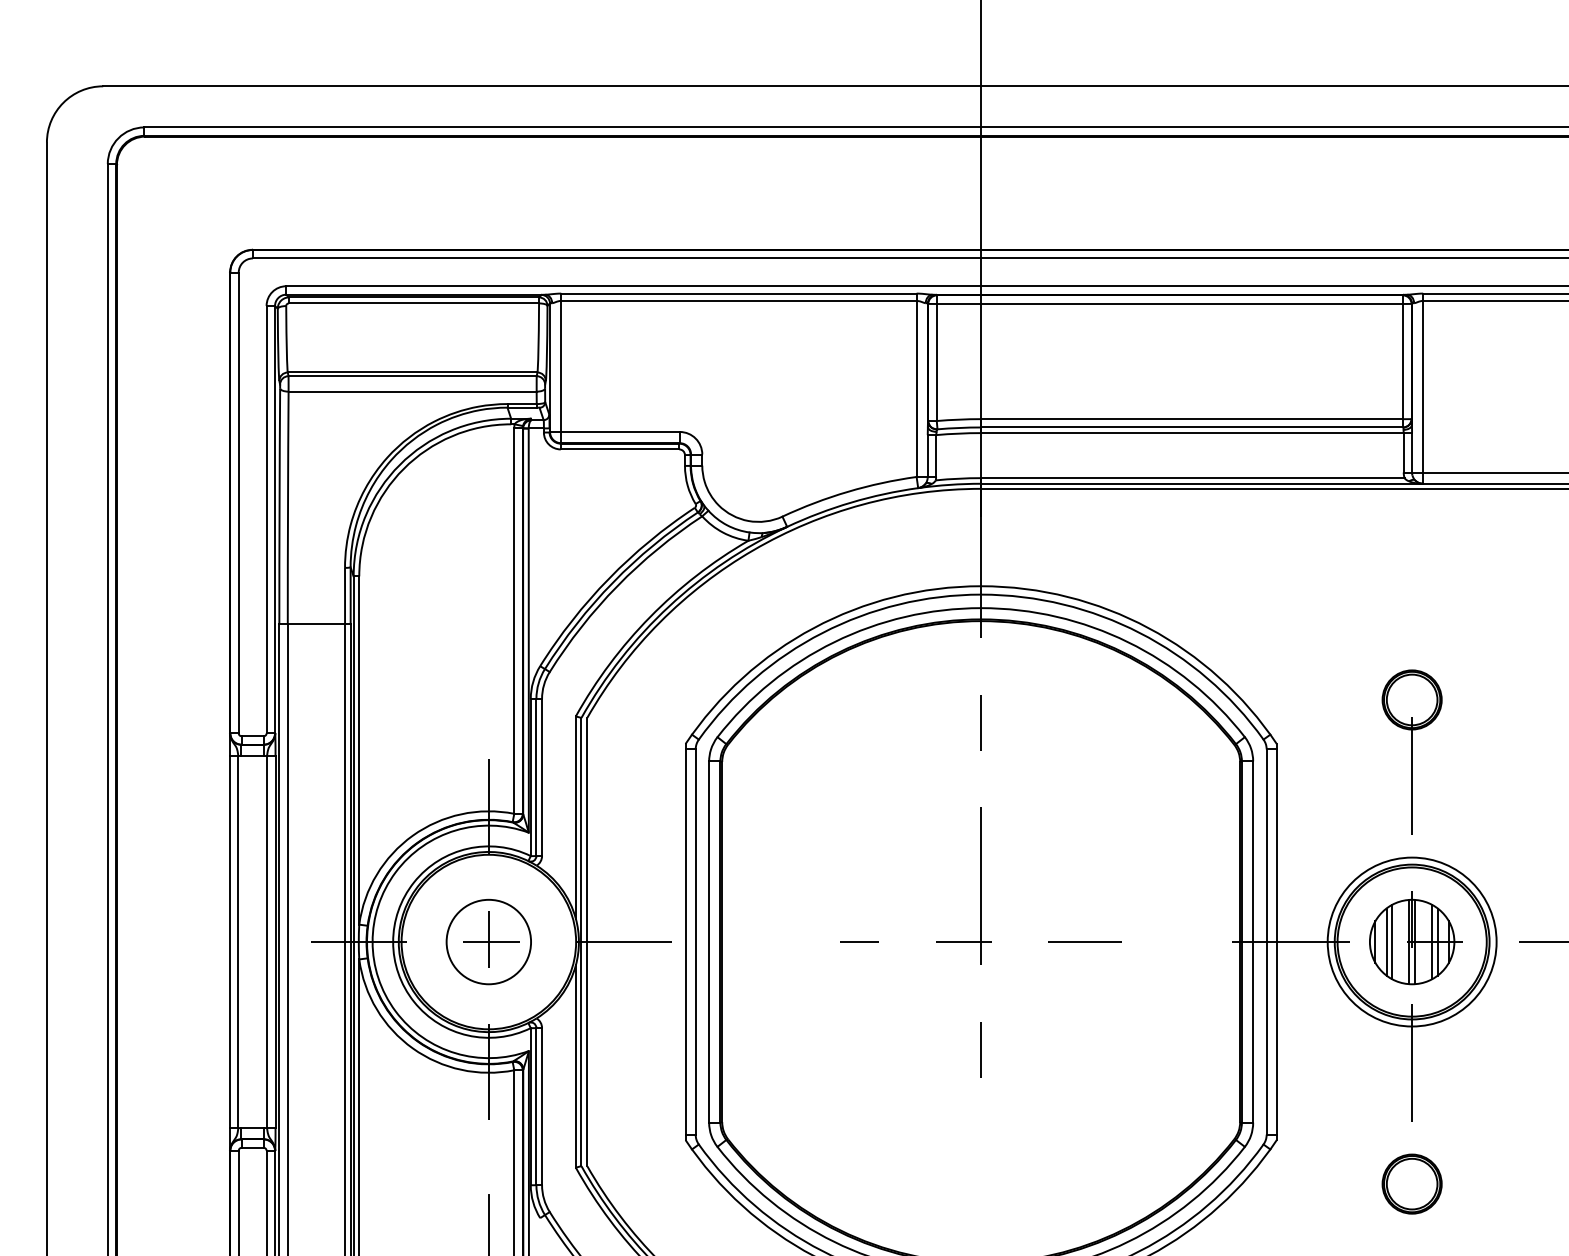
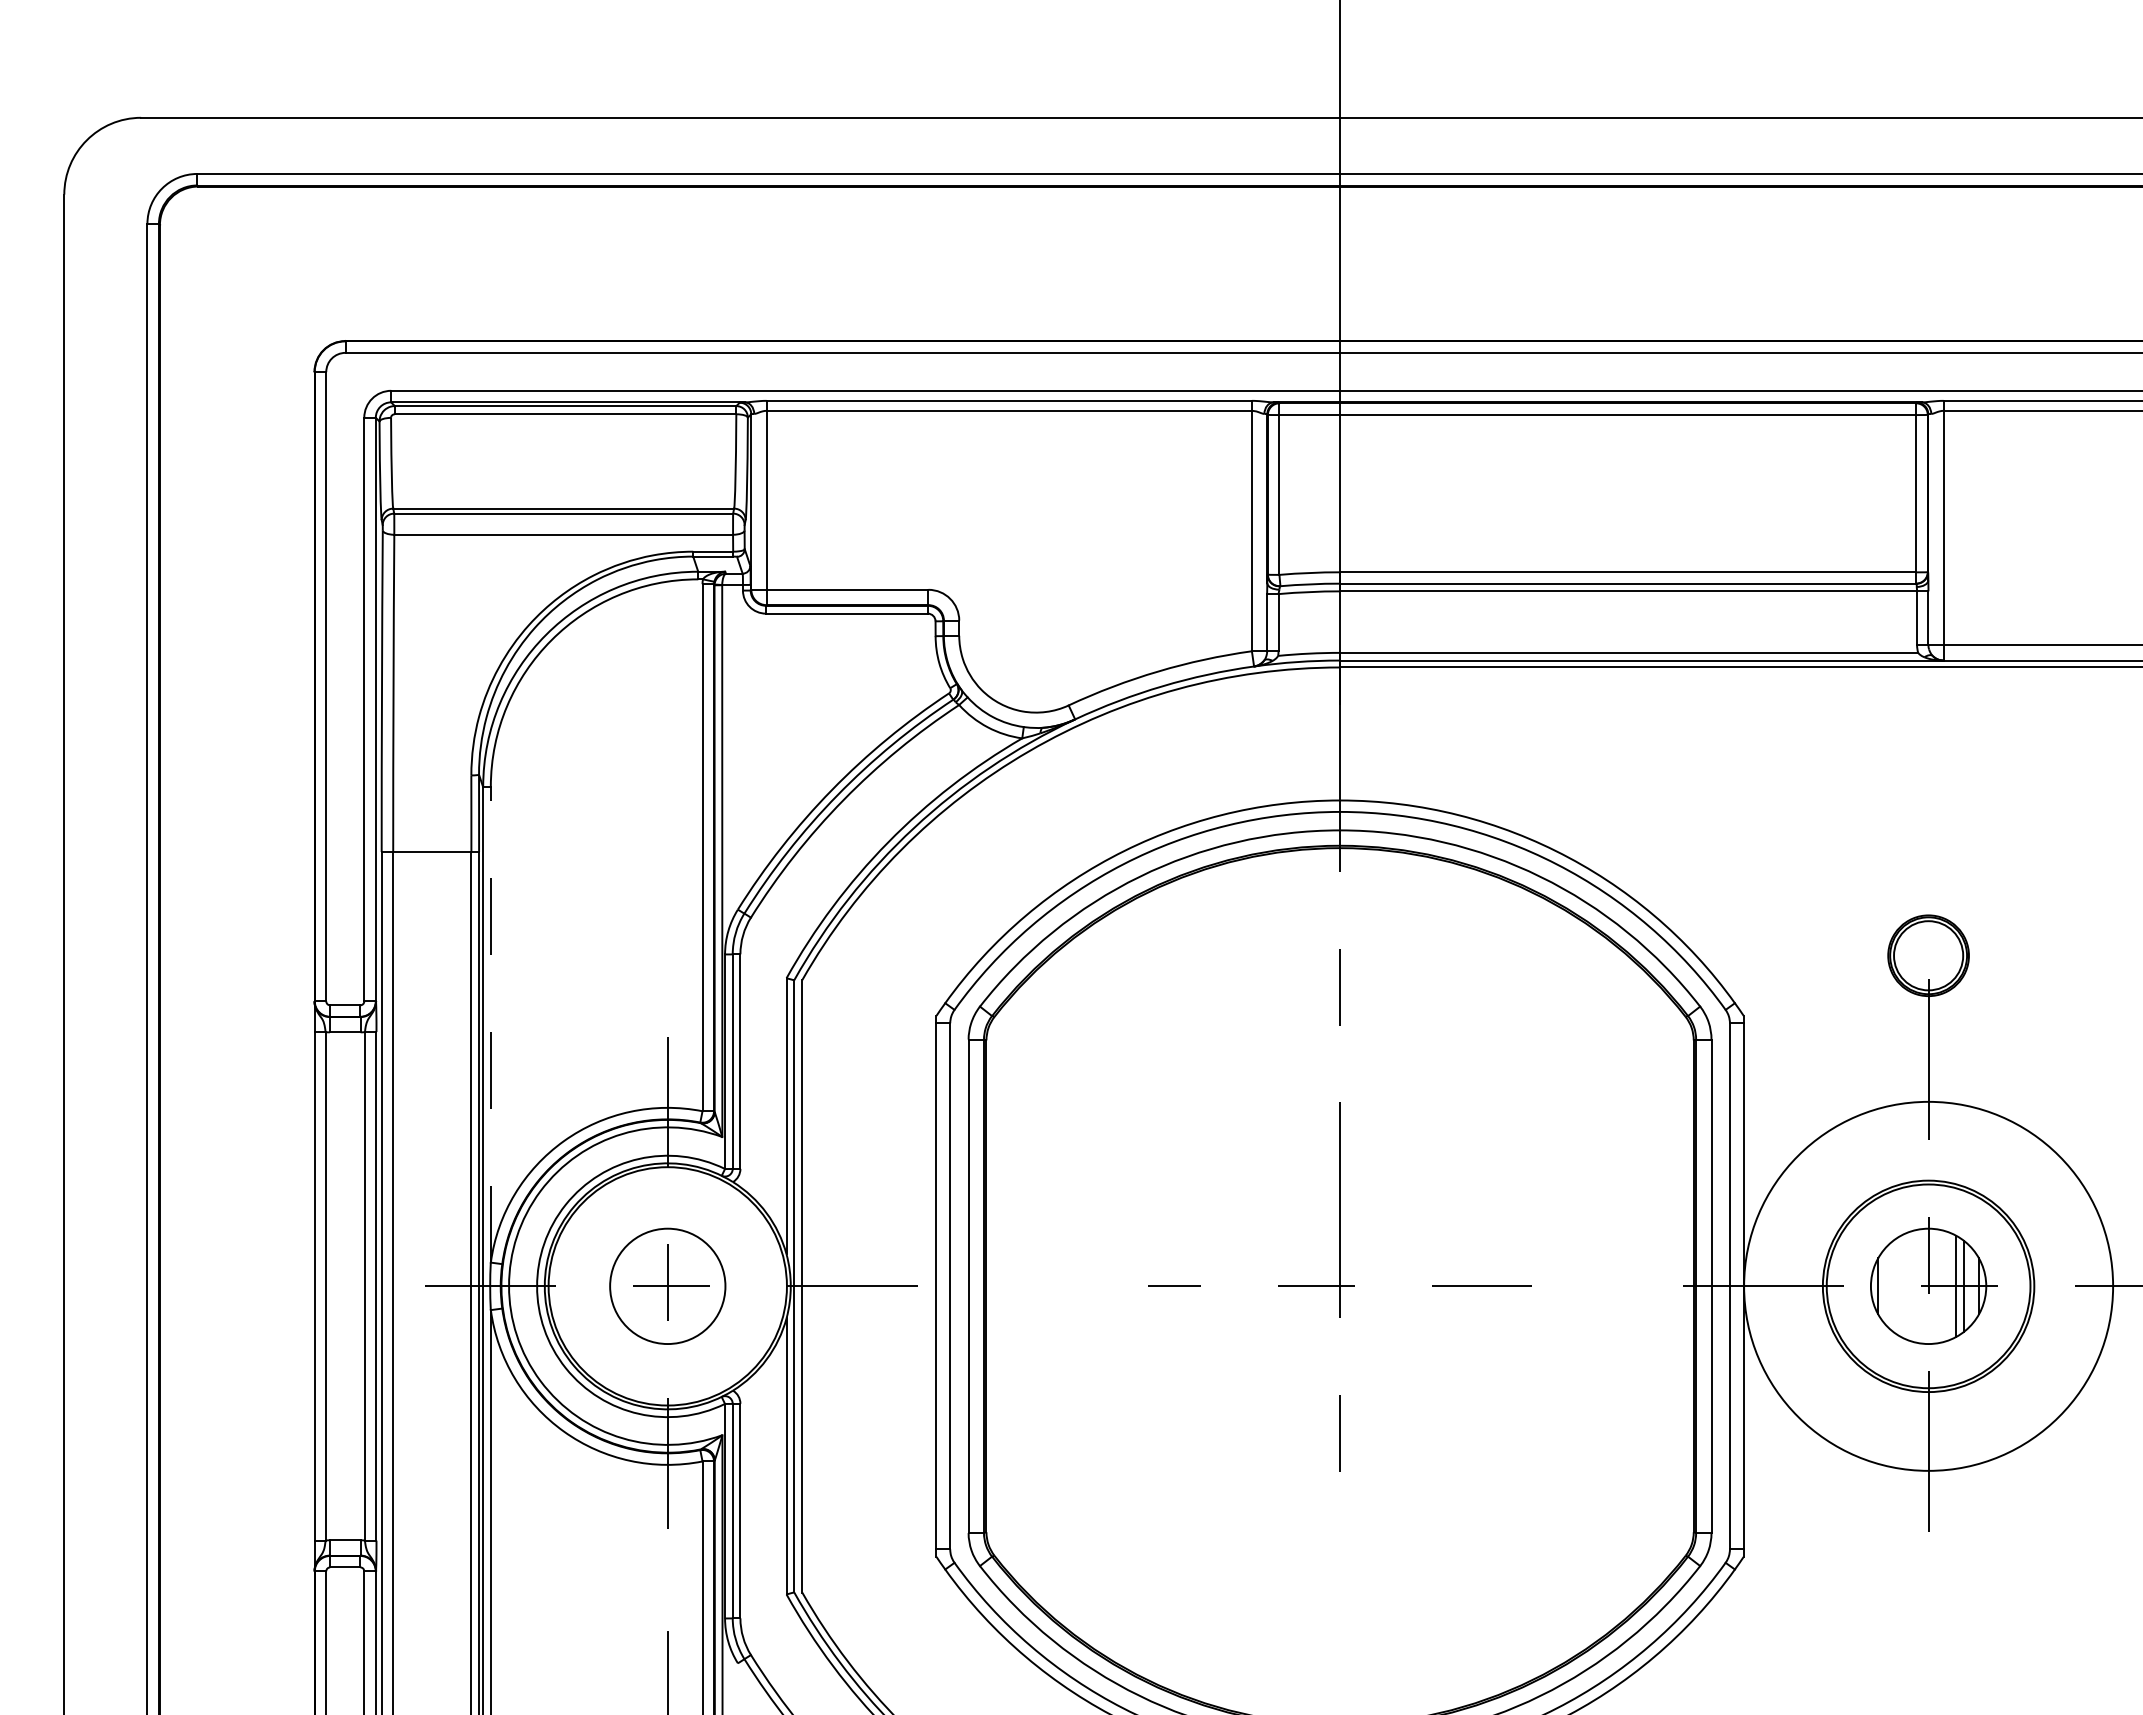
line: (359, 750) -> (490, 1024), solid -> dashed
line: (1409, 941) -> (1924, 1285), removed
line: (1415, 941) -> (1932, 1285), removed
line: (1386, 942) -> (1893, 1286), removed
line: (1392, 942) -> (1901, 1286), removed
circle: (1412, 942) -> (1928, 1286), size x1.6
part: (1412, 1183) -> (1928, 1616), removed

